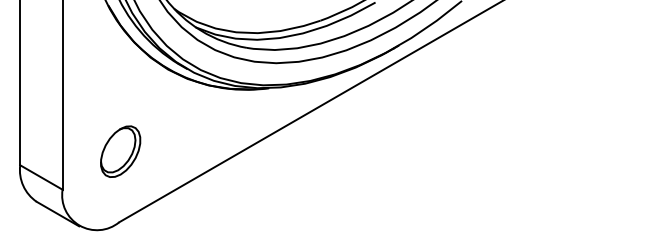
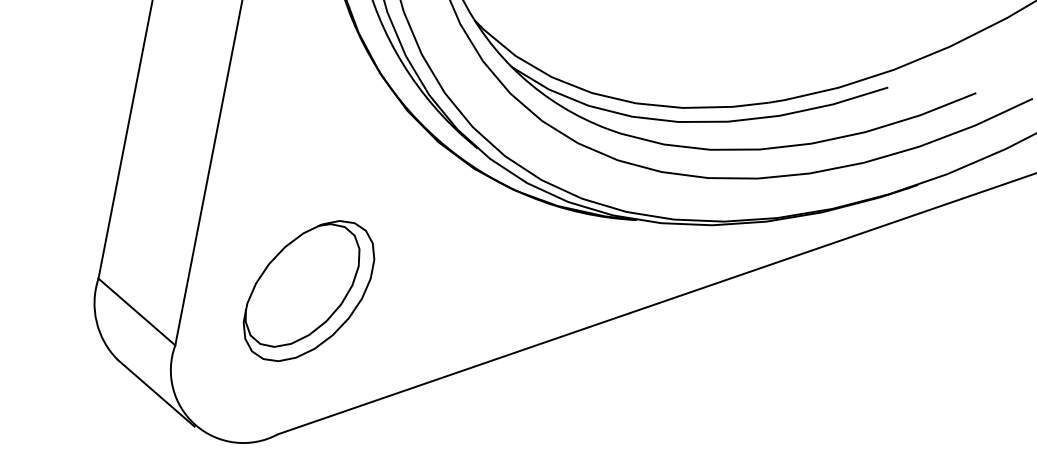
part: (120, 151) -> (308, 290), size x1.43

